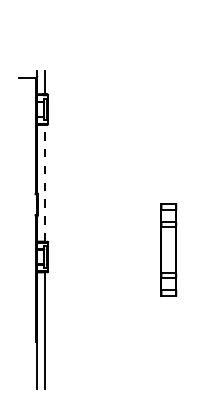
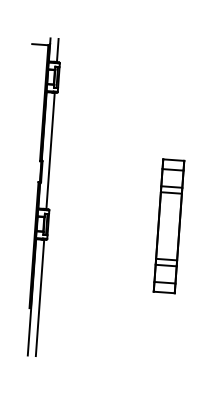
line: (45, 182) -> (50, 150), dashed -> solid
part: (168, 249) -> (168, 225), size x1.43

